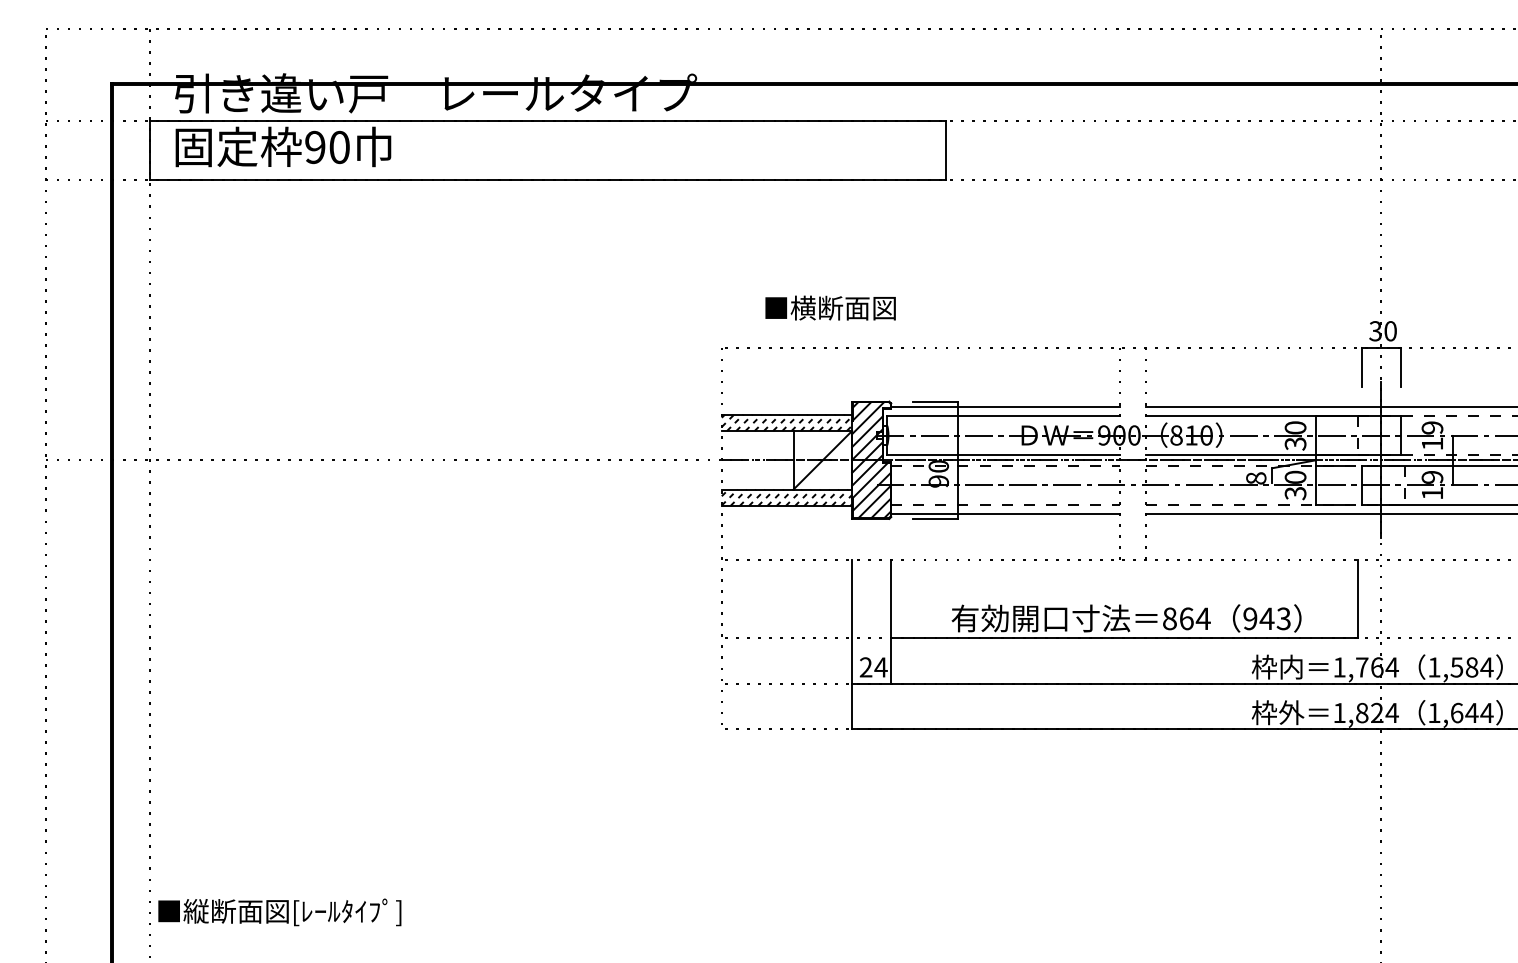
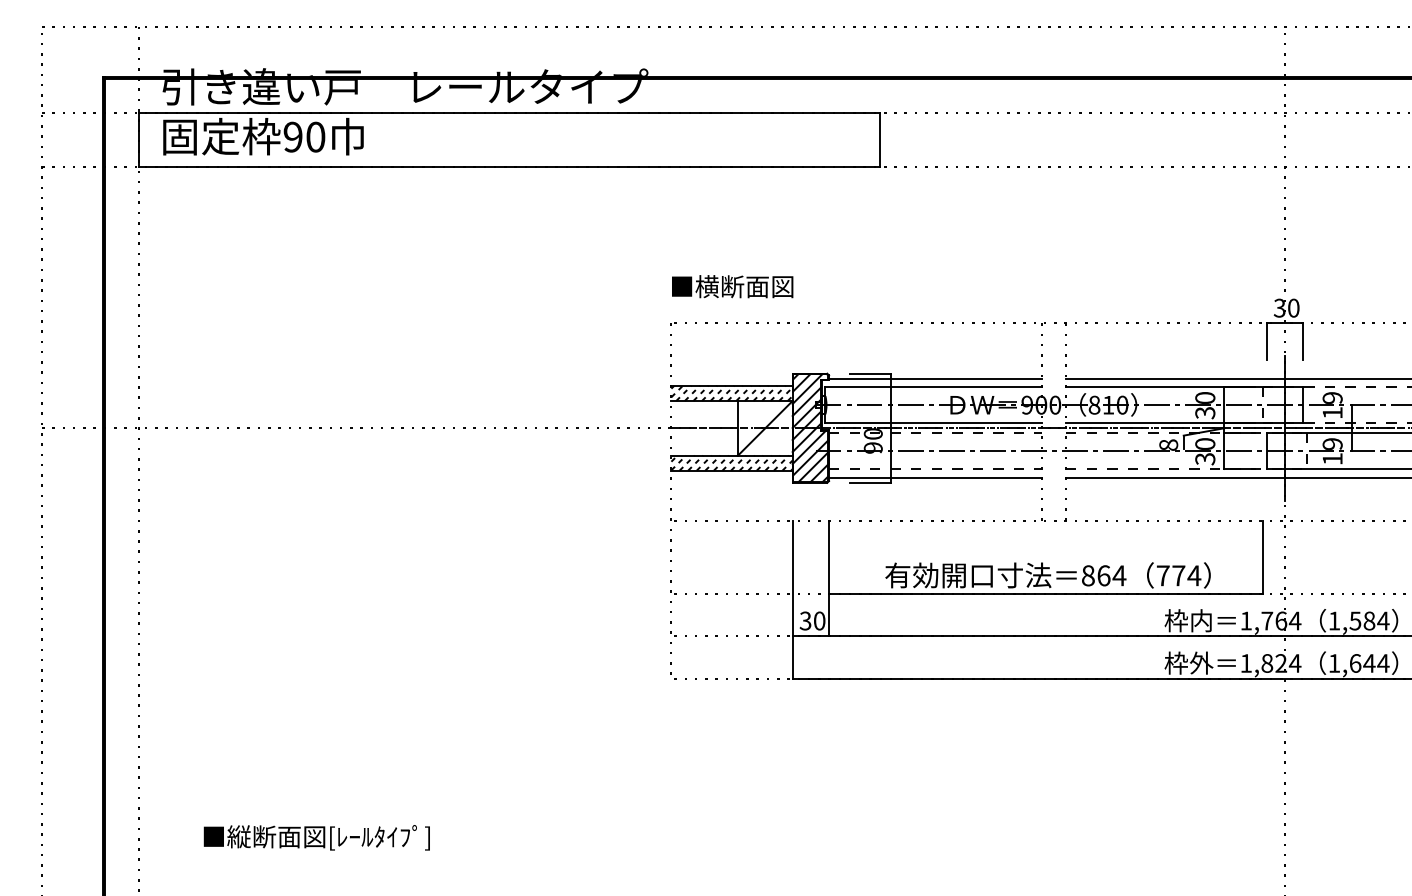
text: (830, 307) -> (732, 286), moved
text: (1267, 618) -> (1179, 575), 943 -> 774
text: (873, 667) -> (812, 621), 24 -> 30
text: (279, 912) -> (316, 837), moved

